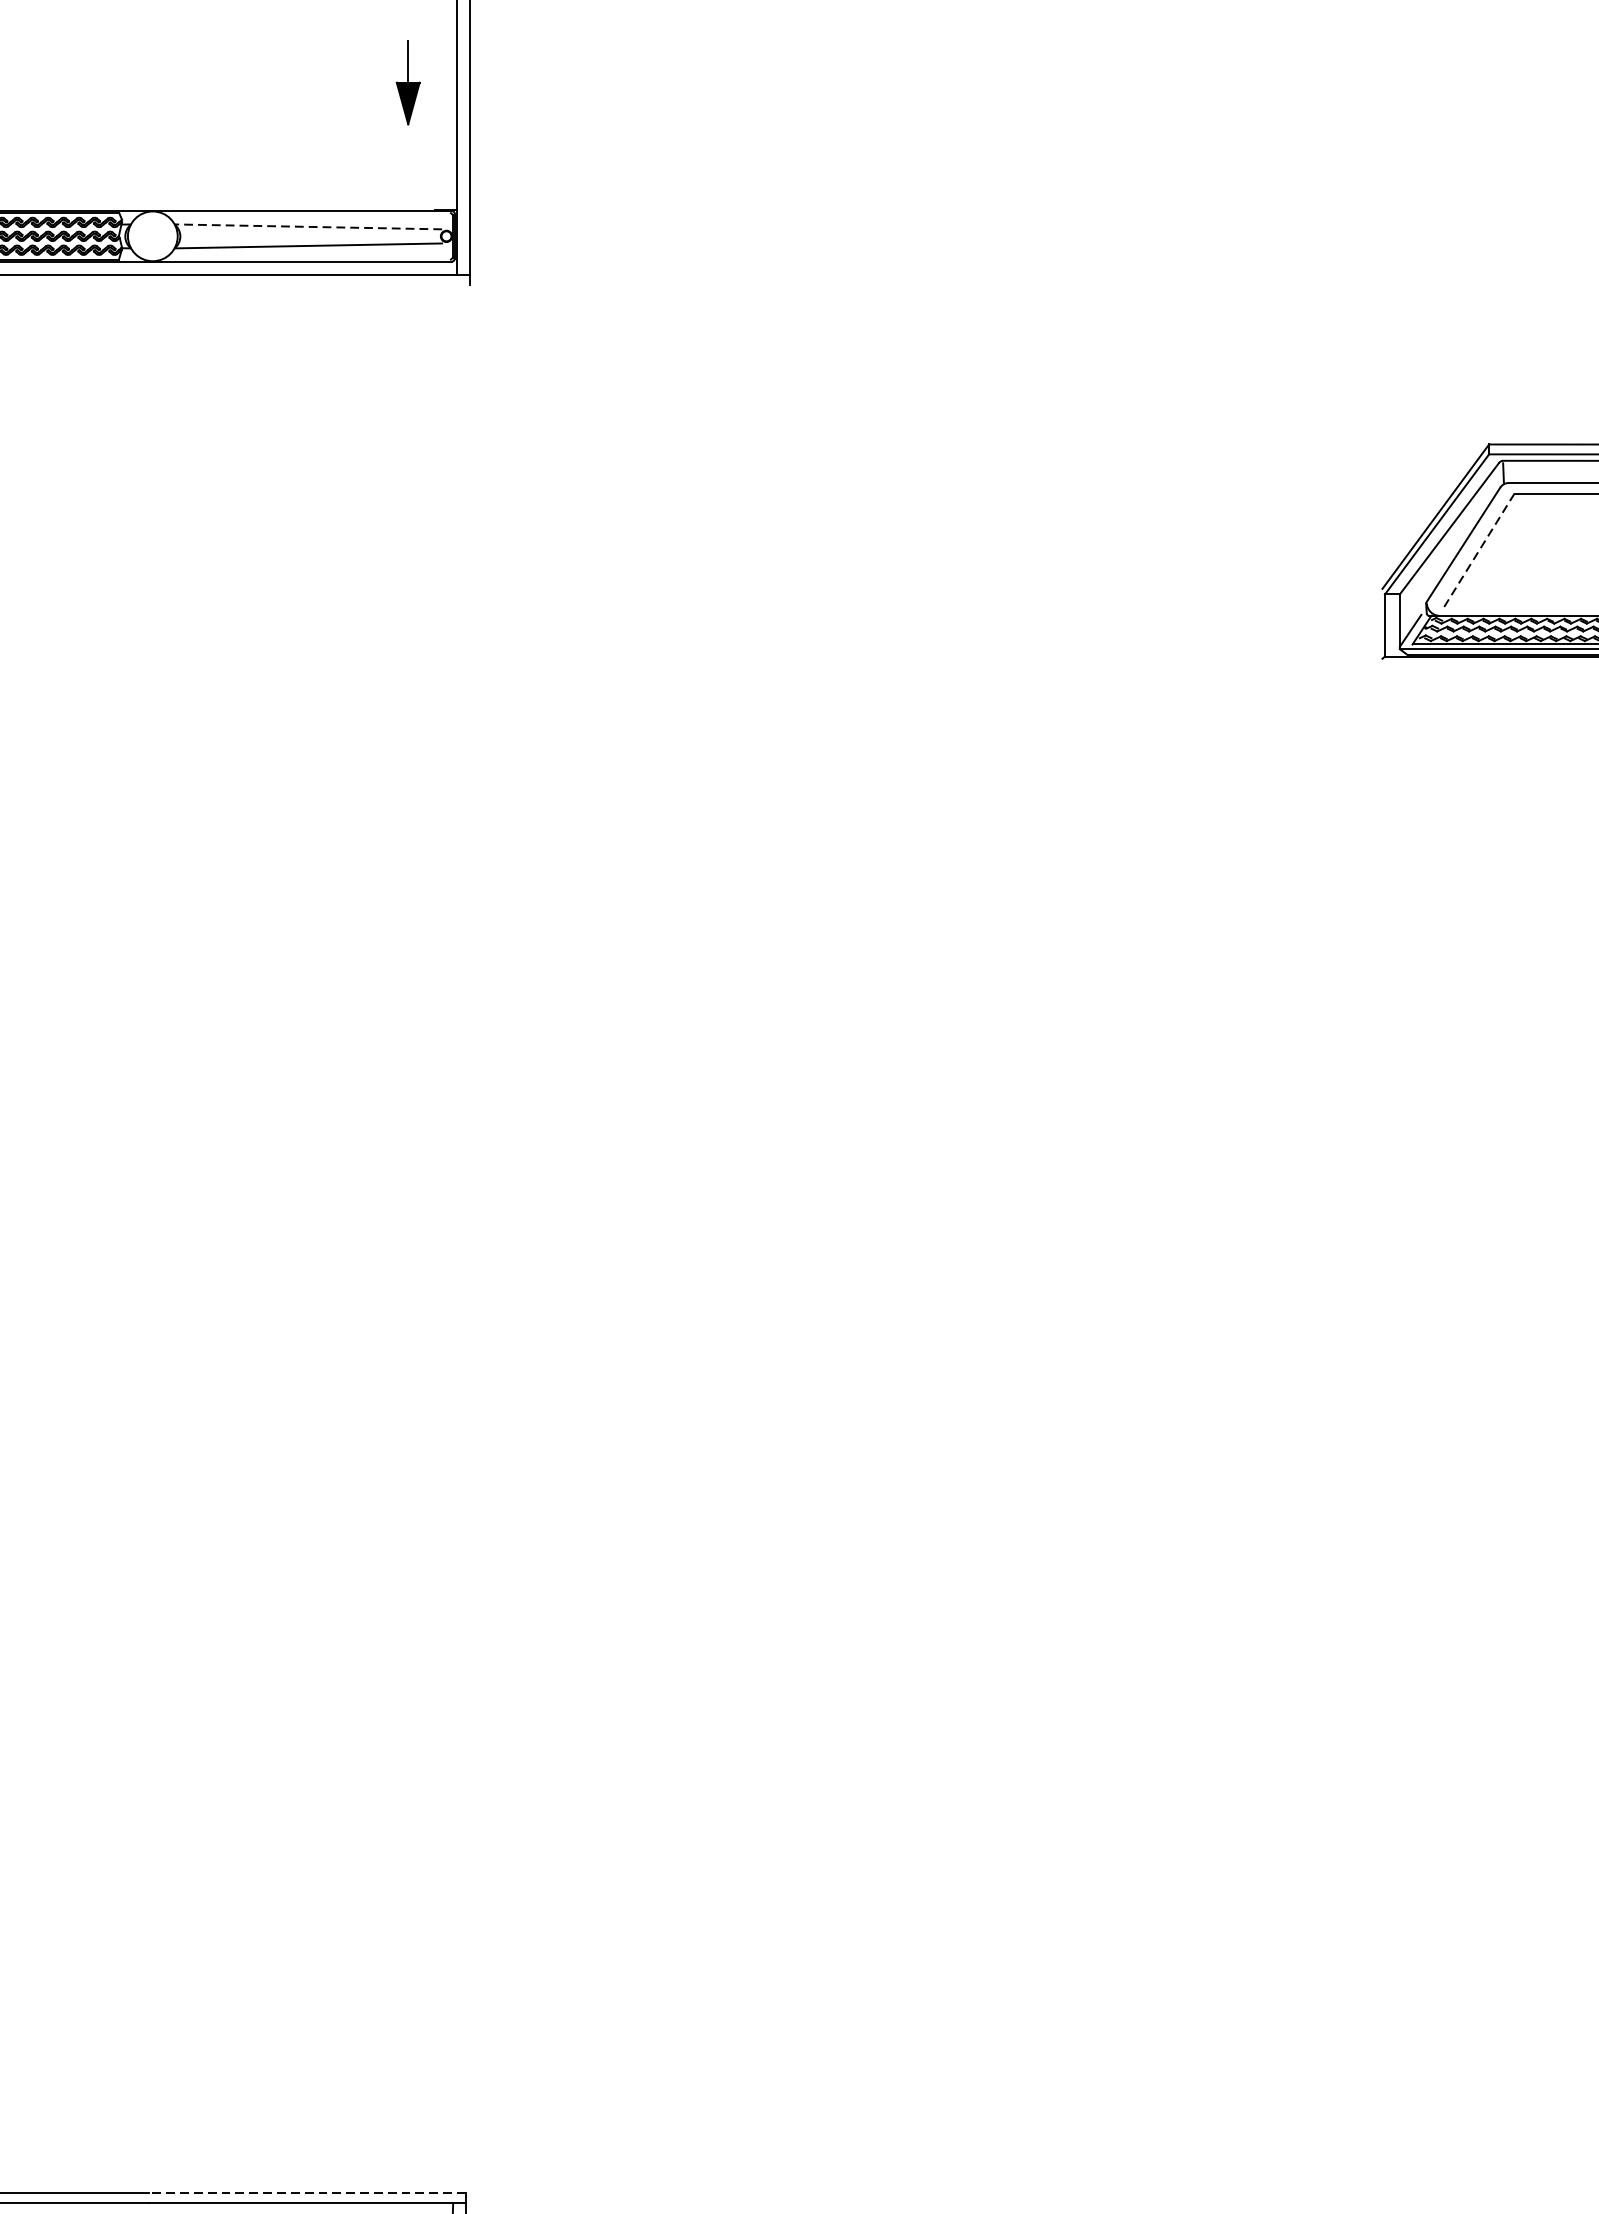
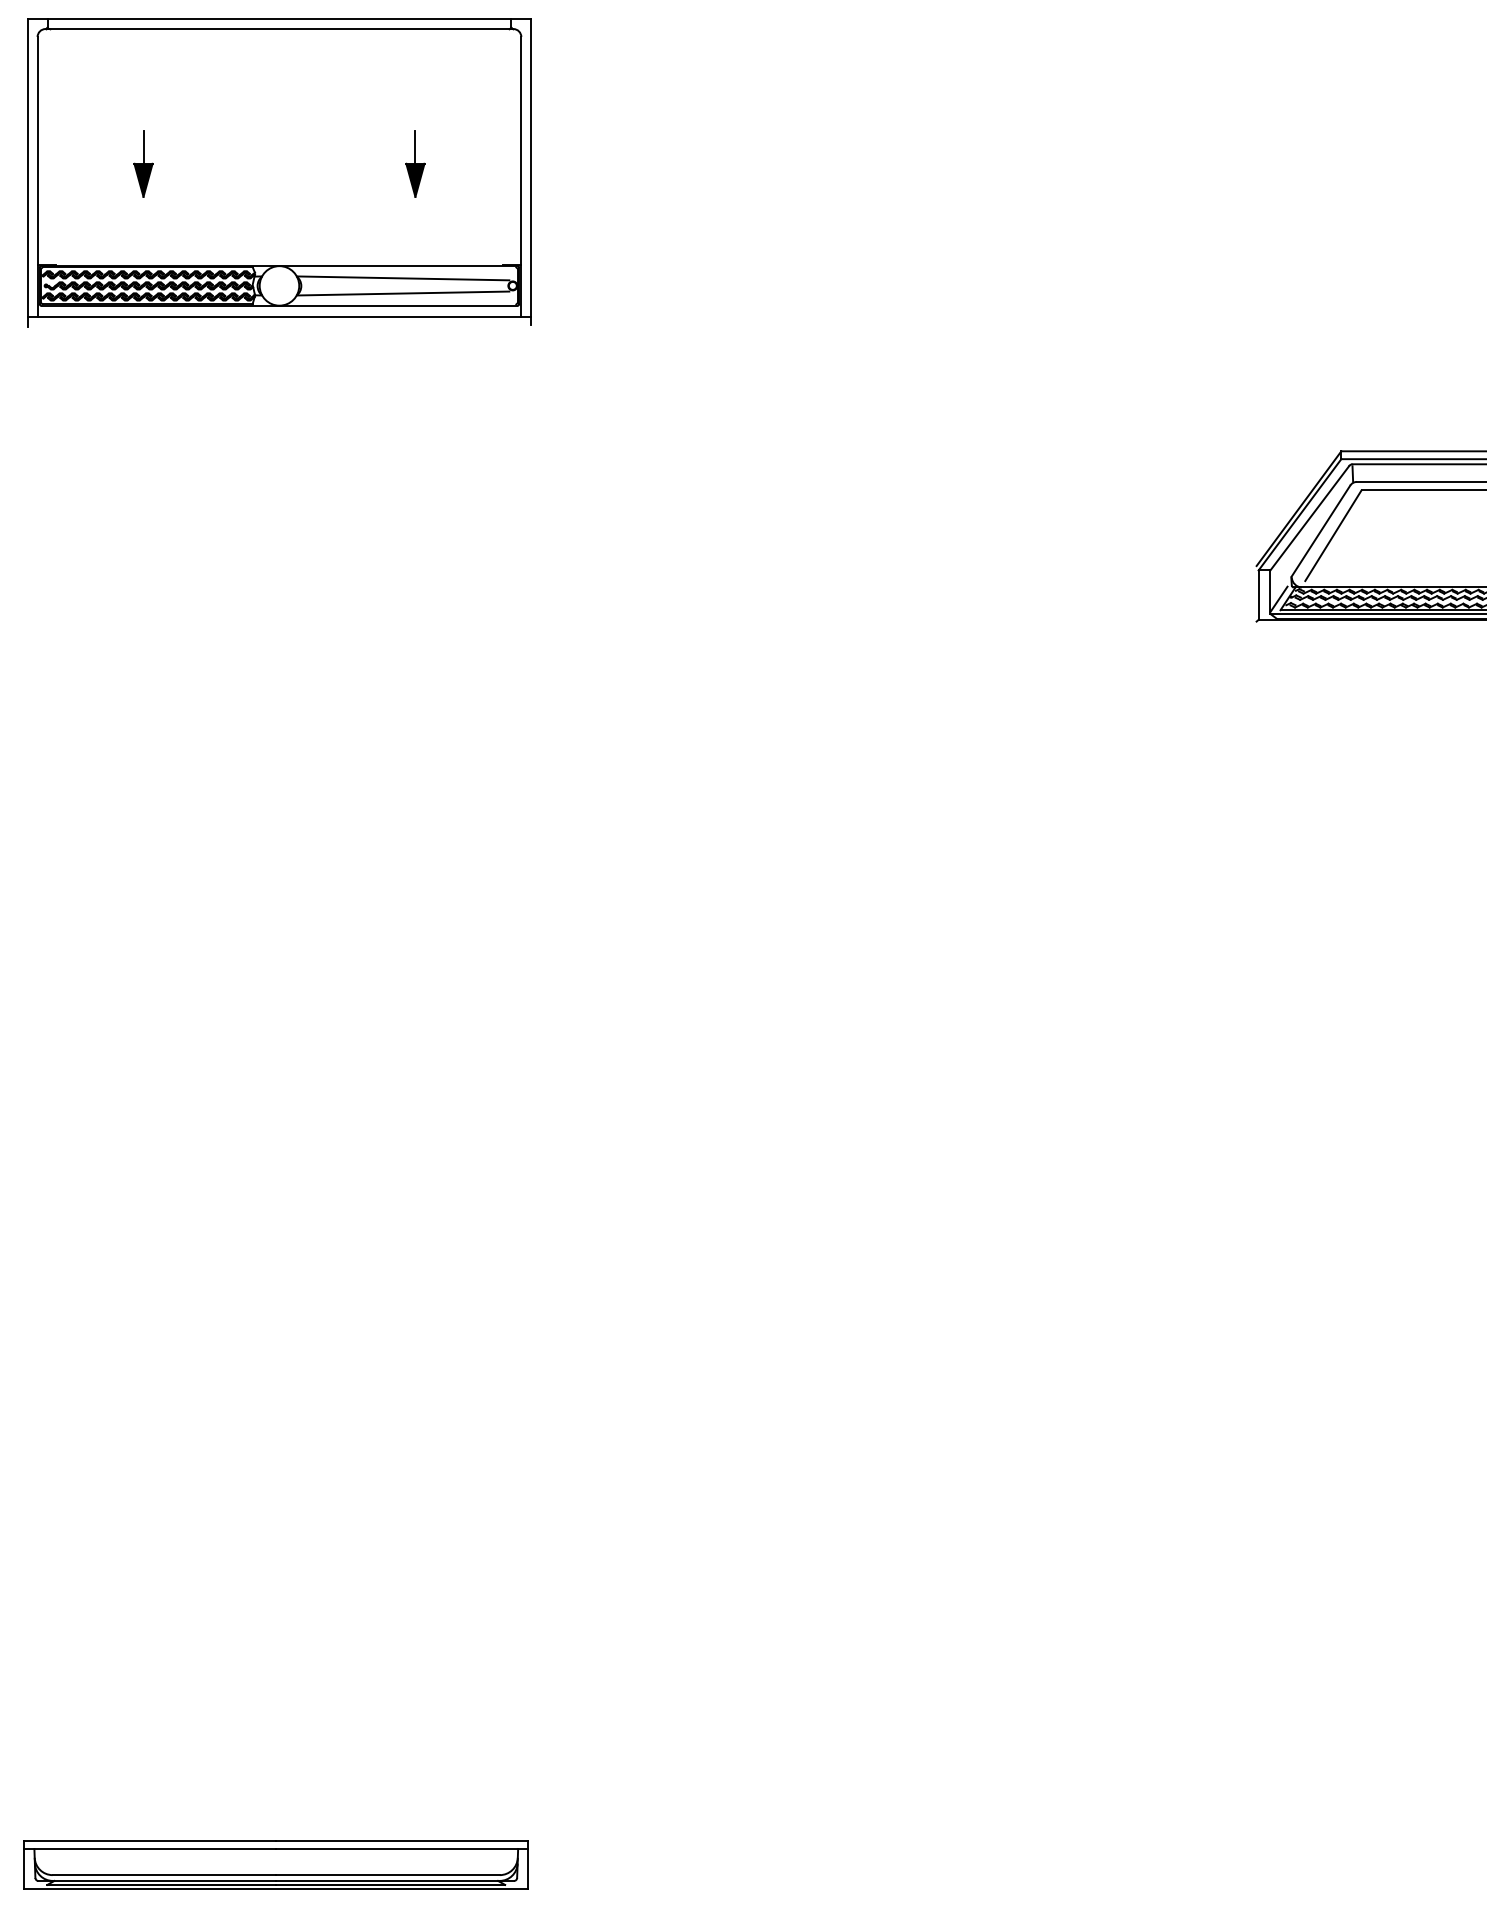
part: (408, 82) -> (415, 163), moved
line: (307, 227) -> (402, 278), dashed -> solid
line: (1479, 551) -> (1333, 536), dashed -> solid
line: (307, 2192) -> (402, 1840), dashed -> solid

